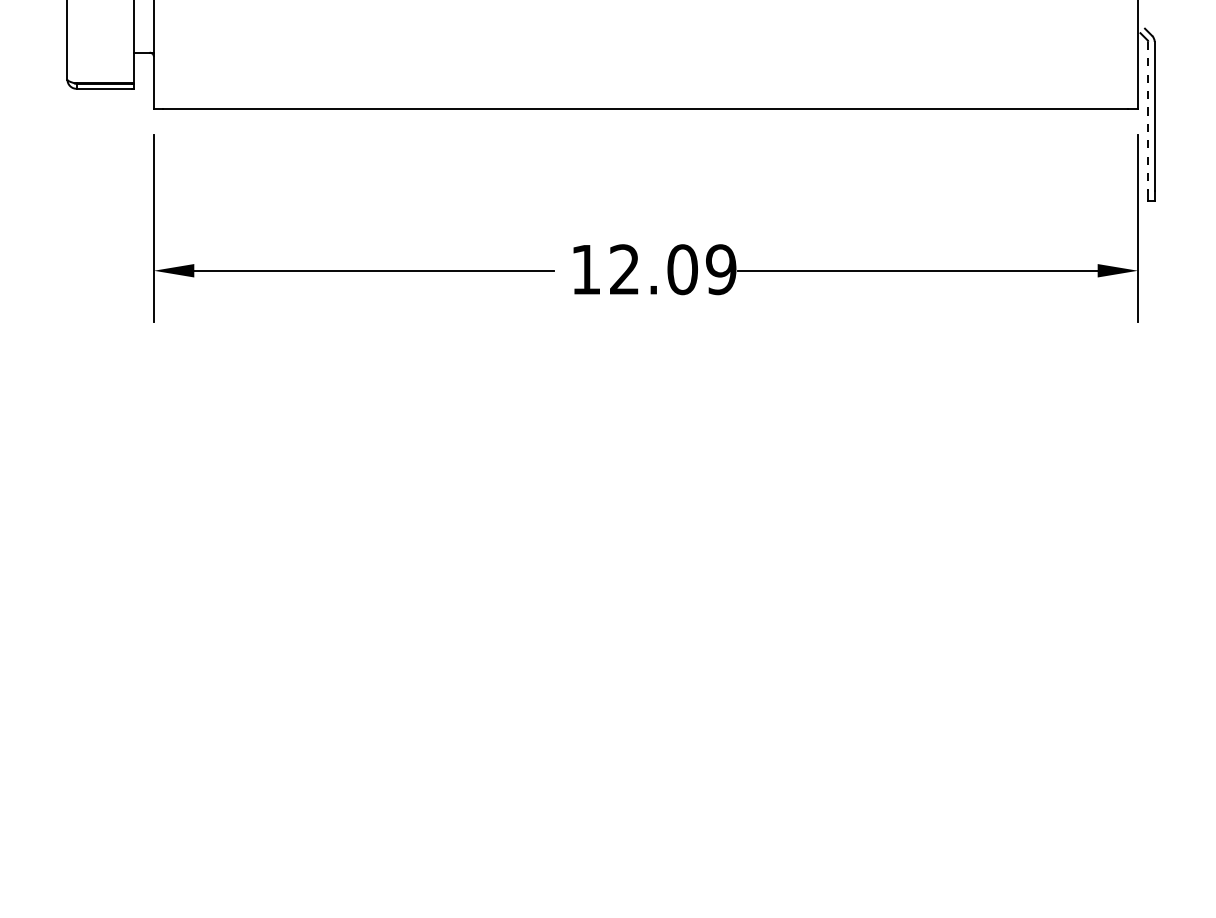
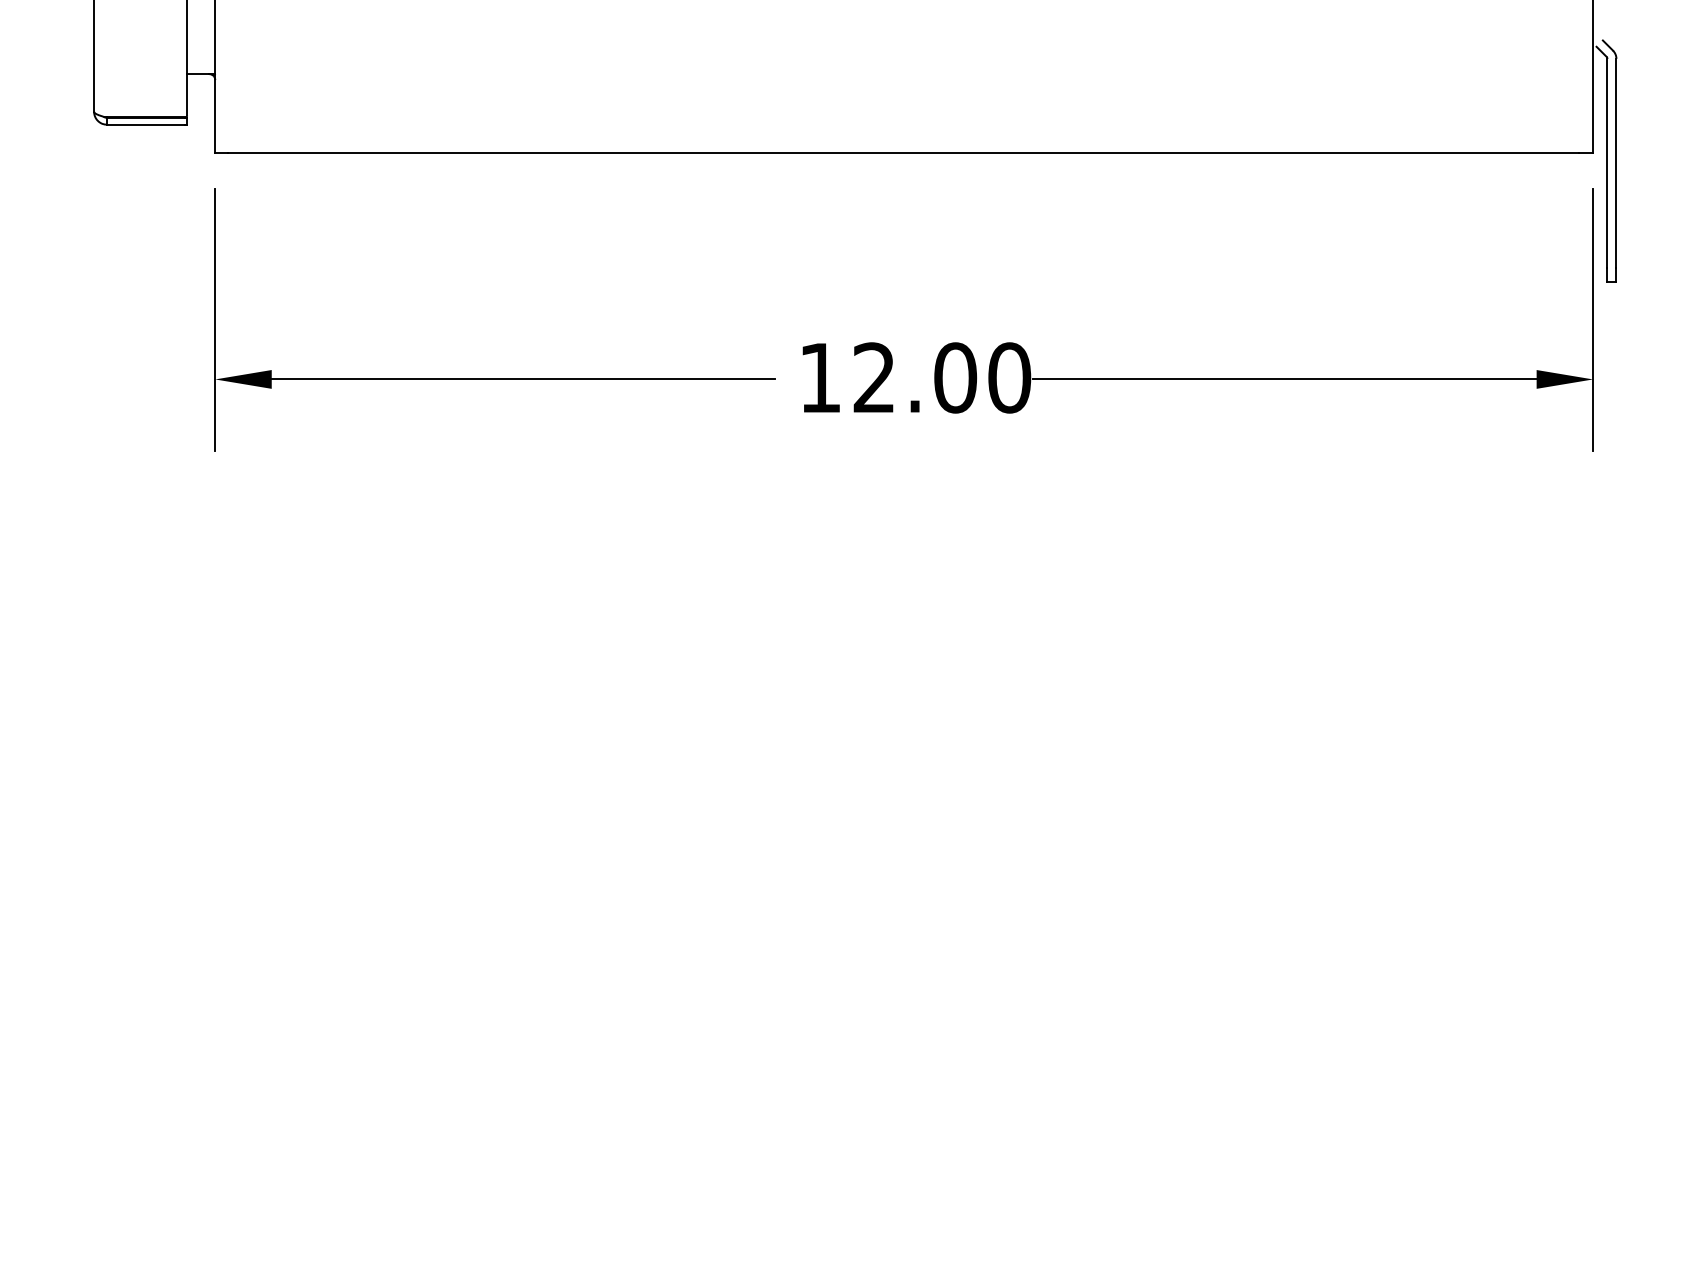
line: (1148, 116) -> (1607, 163), dashed -> solid
text: (721, 269) -> (1009, 377), 12.09 -> 12.00

